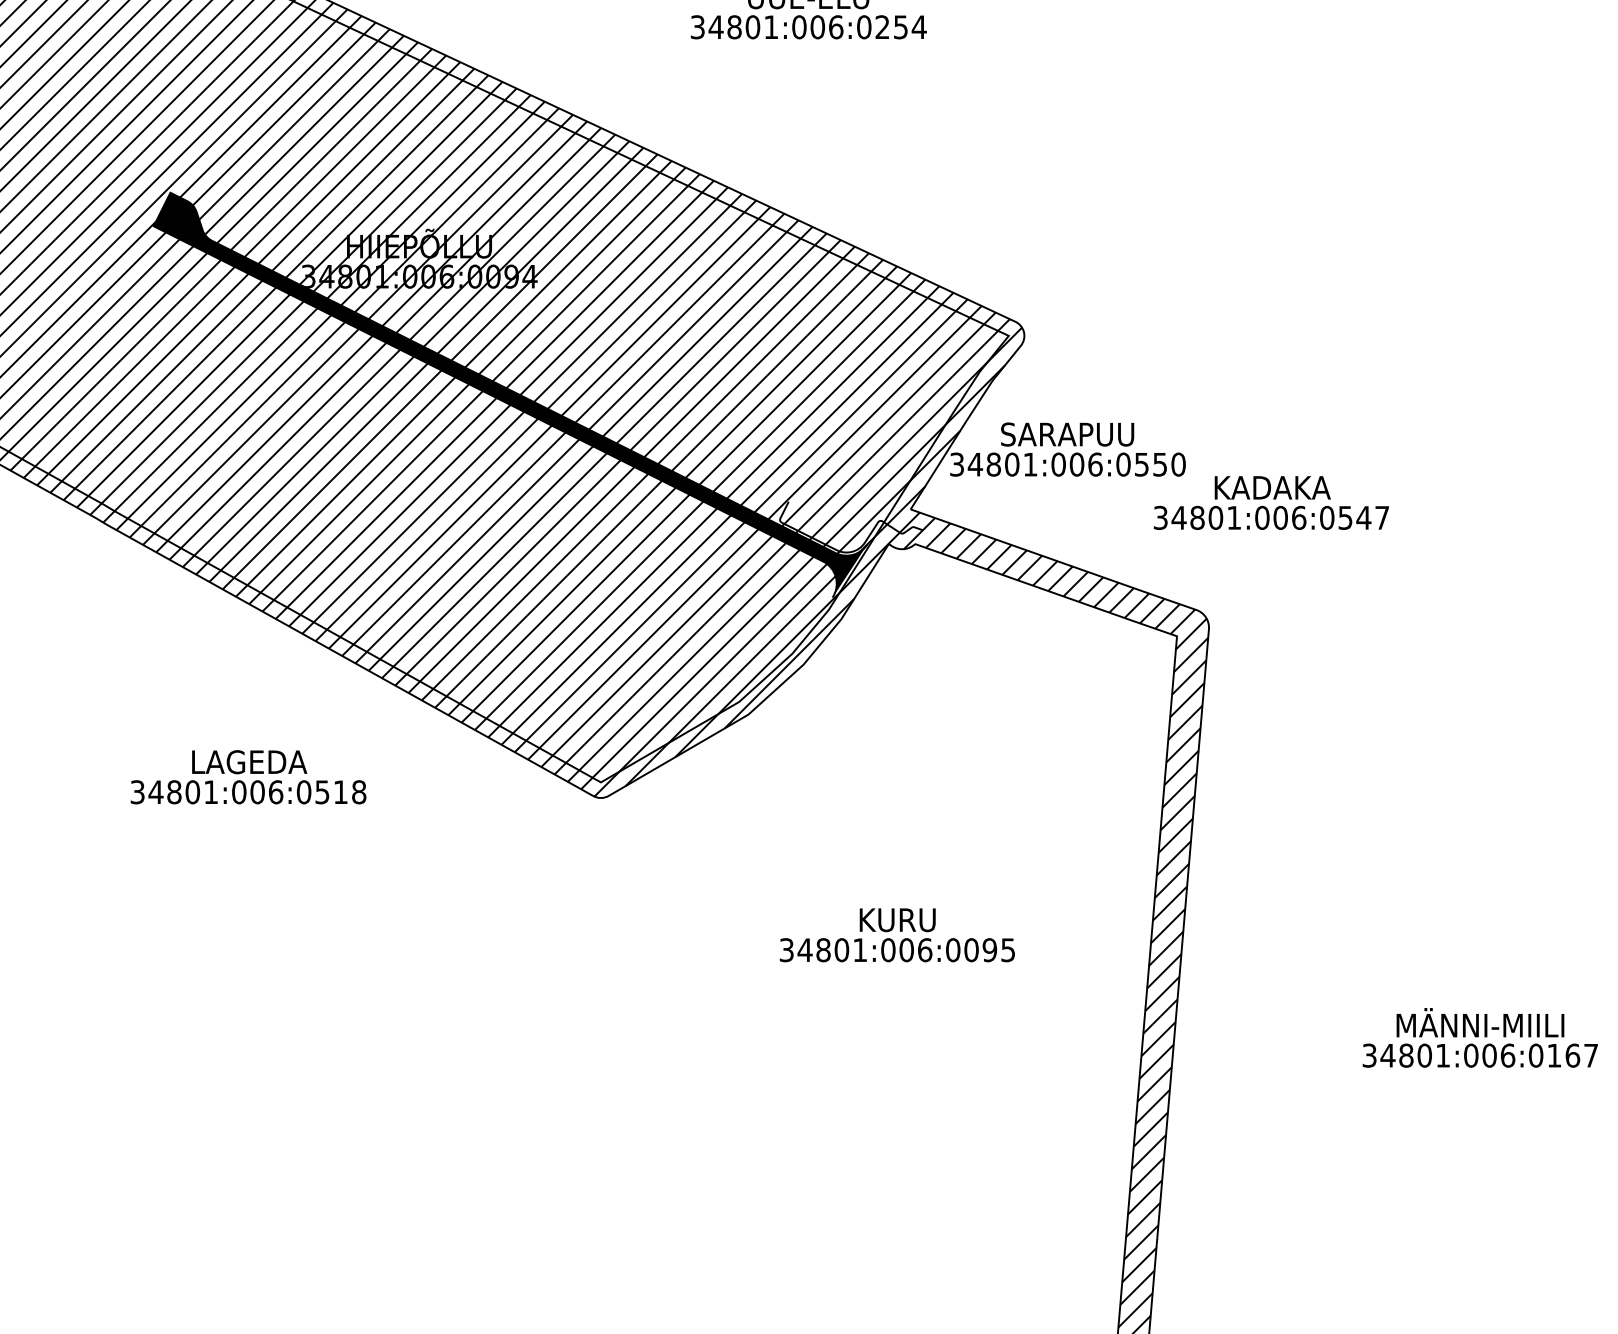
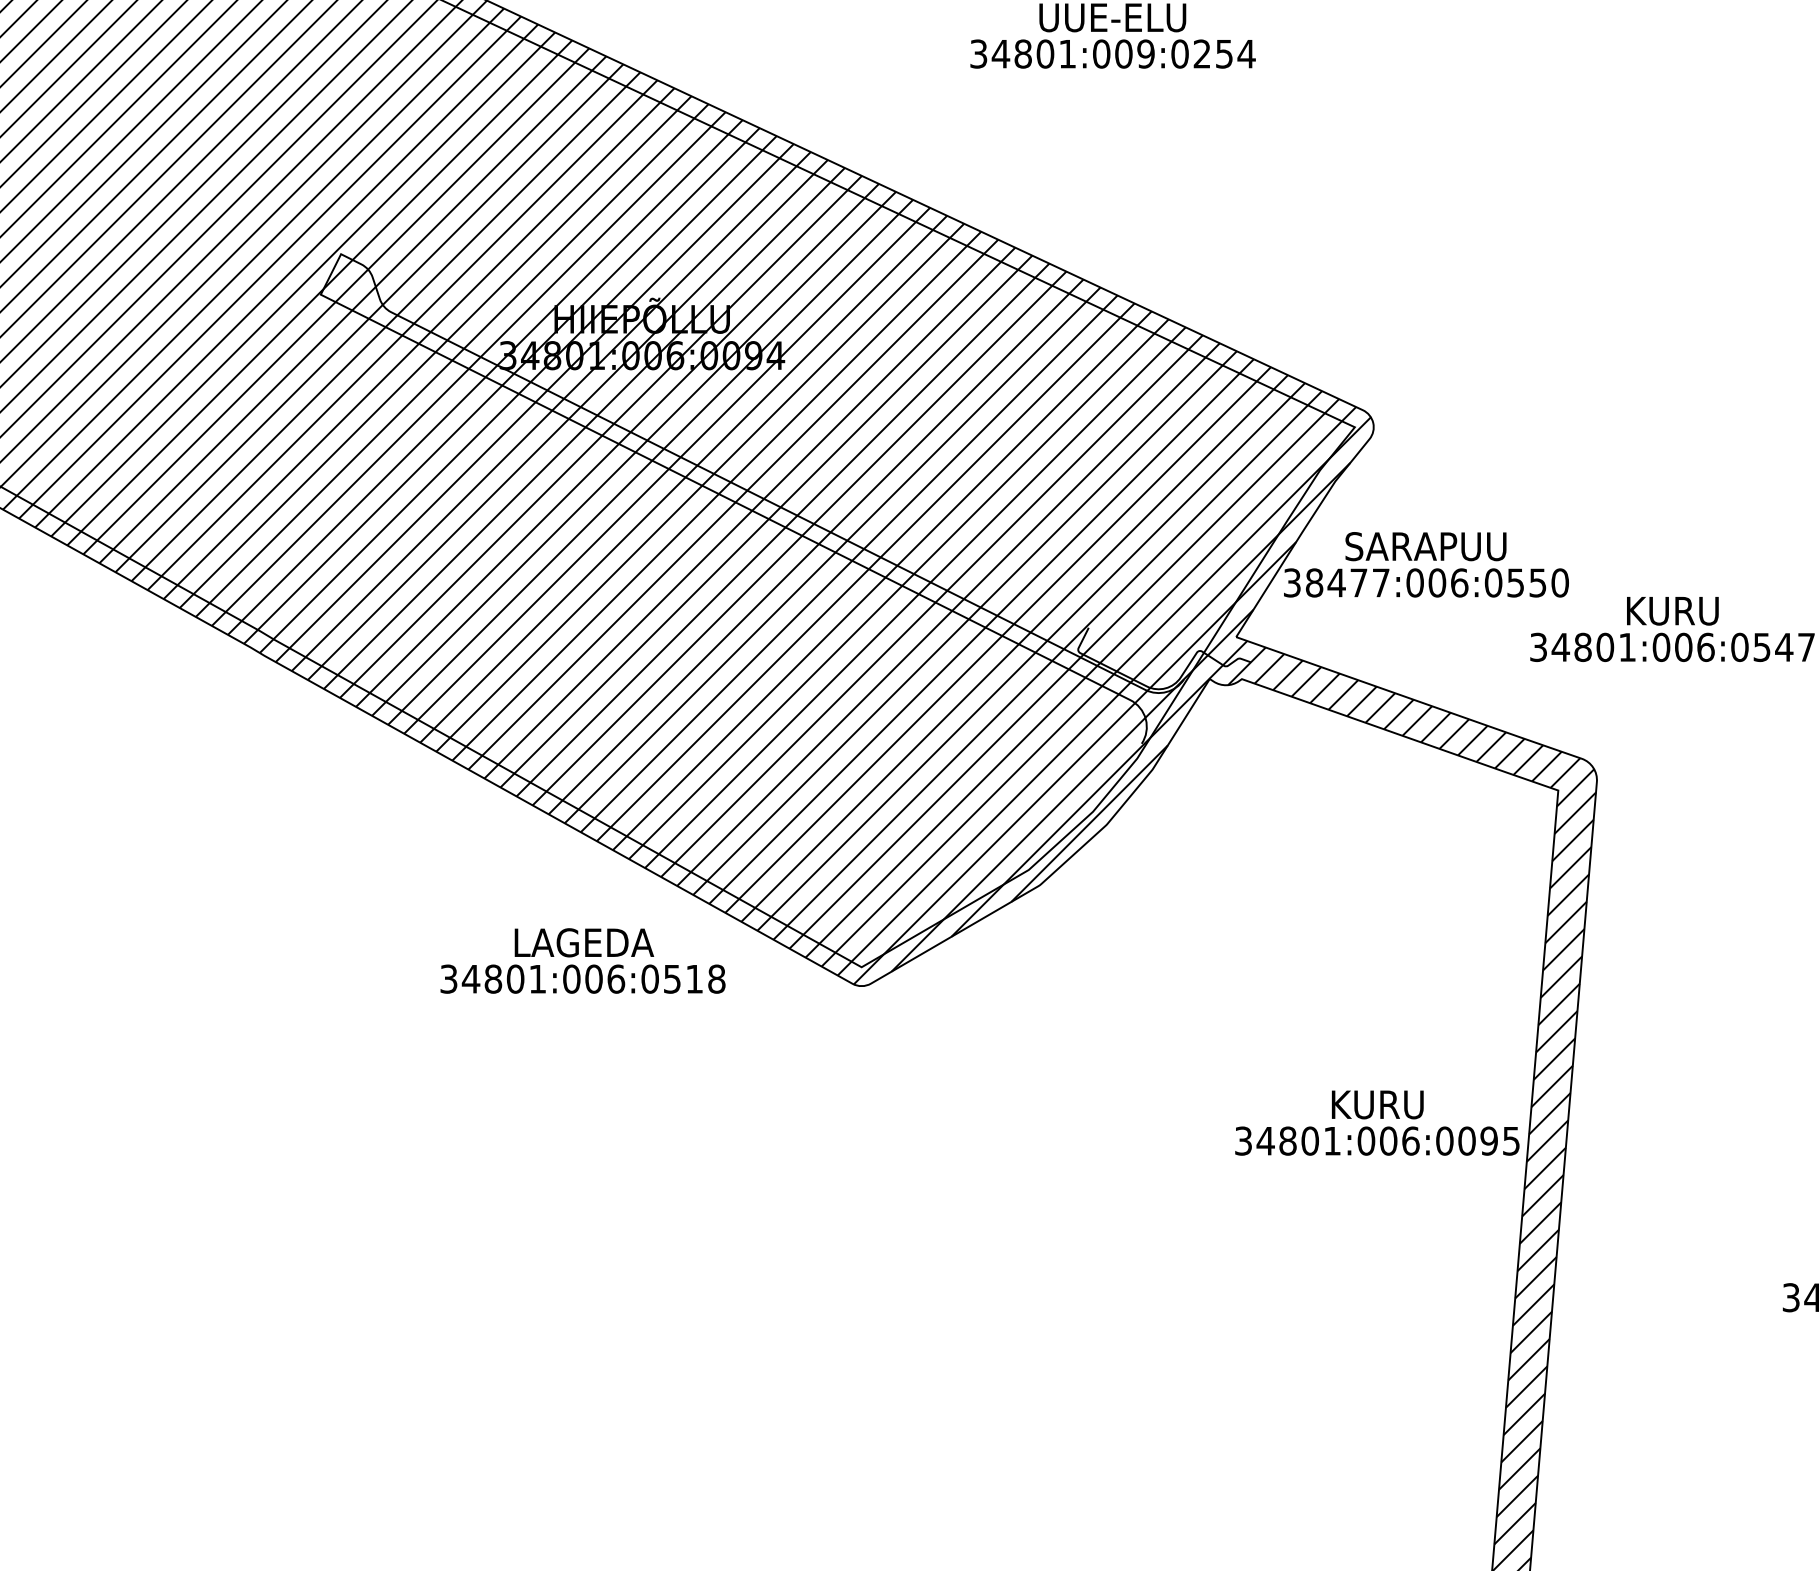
text: (835, 27) -> (1145, 54), 34801:006:0254 -> 34801:009:0254
fill: (510, 394) -> (752, 498), removed
text: (1002, 464) -> (1347, 582), 34801:006:0550 -> 38477:006:0550
text: (1272, 487) -> (1673, 610), KADAKA -> KURU
text: (248, 777) -> (582, 961), moved
text: (896, 935) -> (1376, 1123), moved

